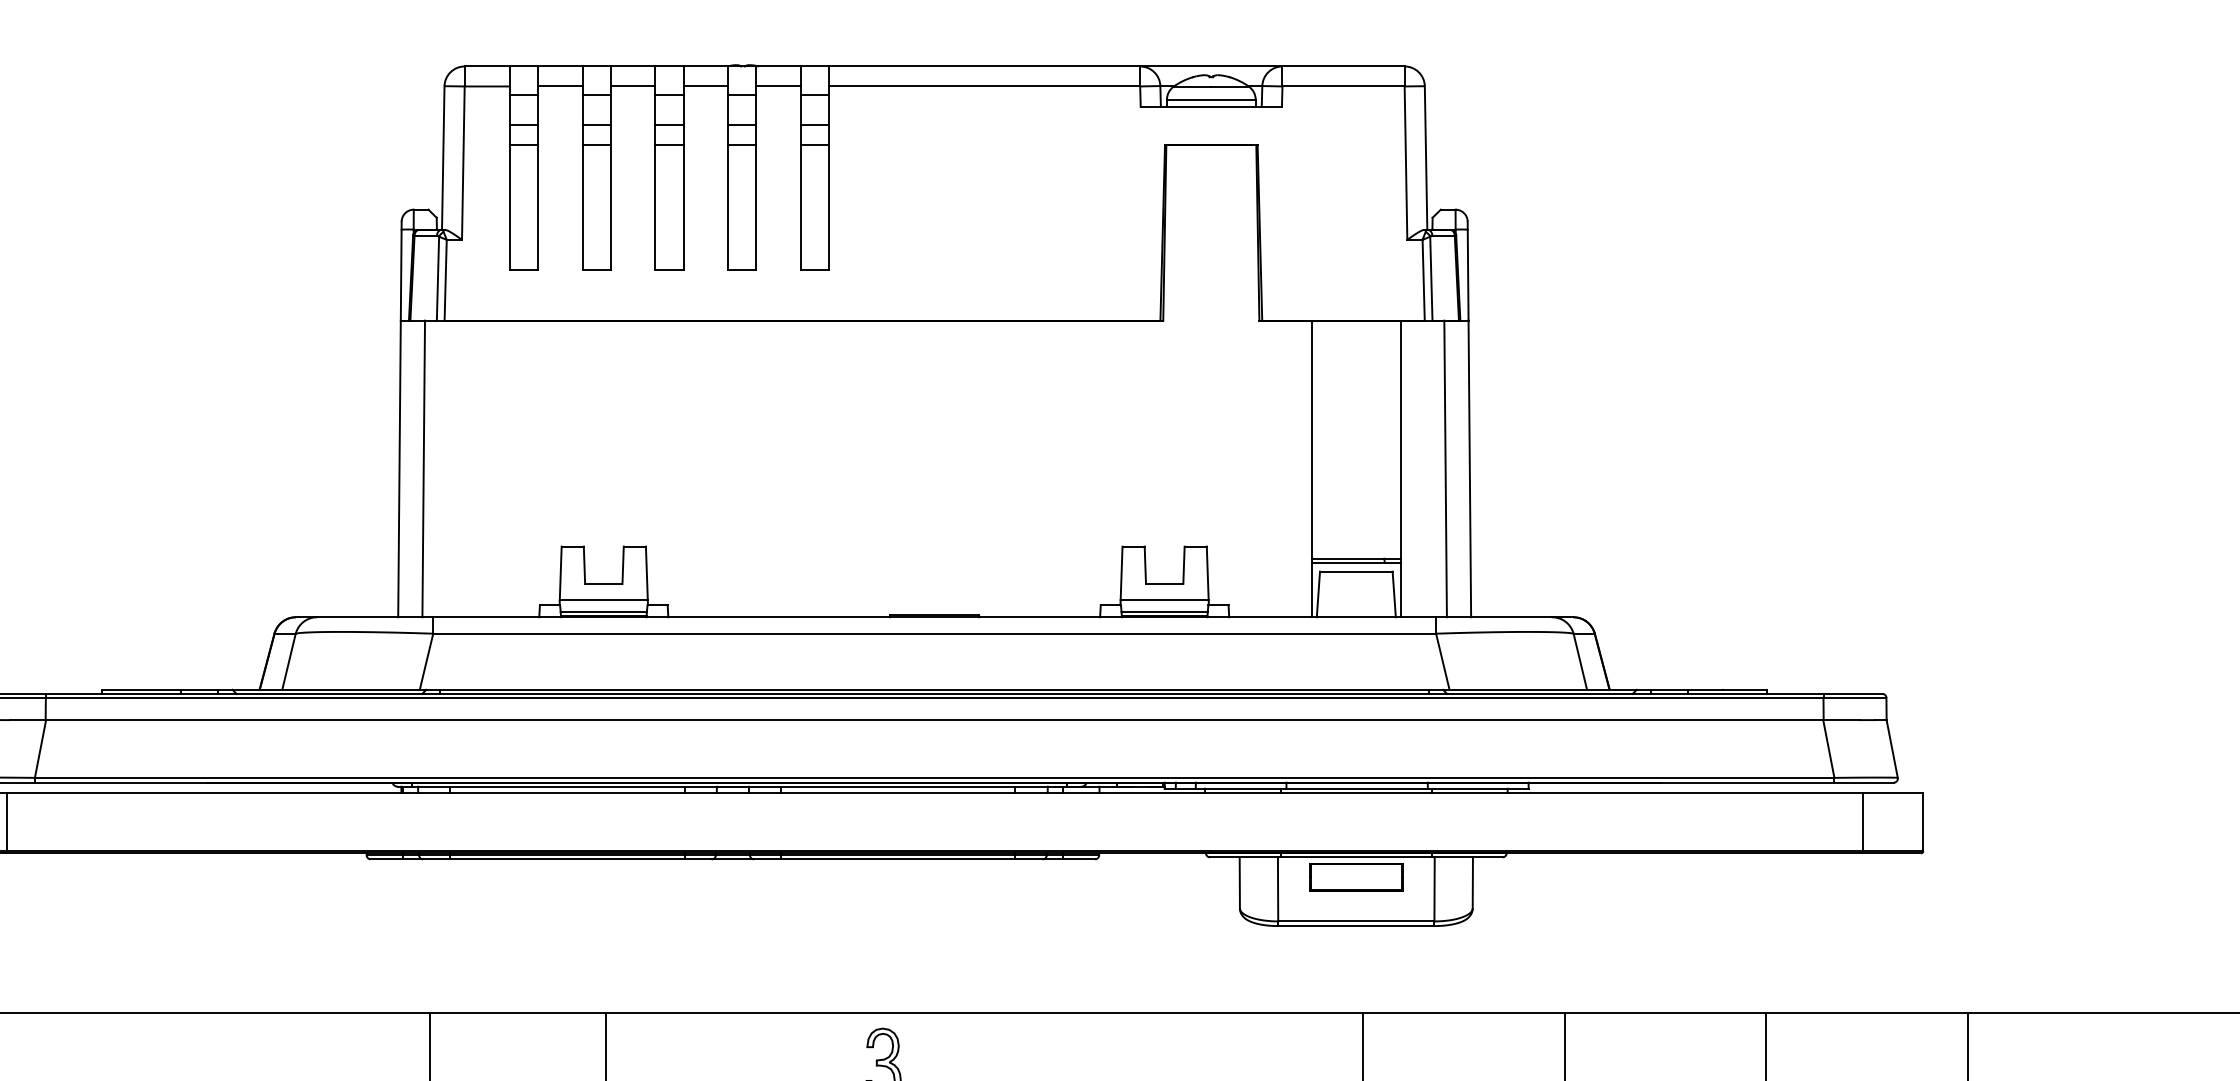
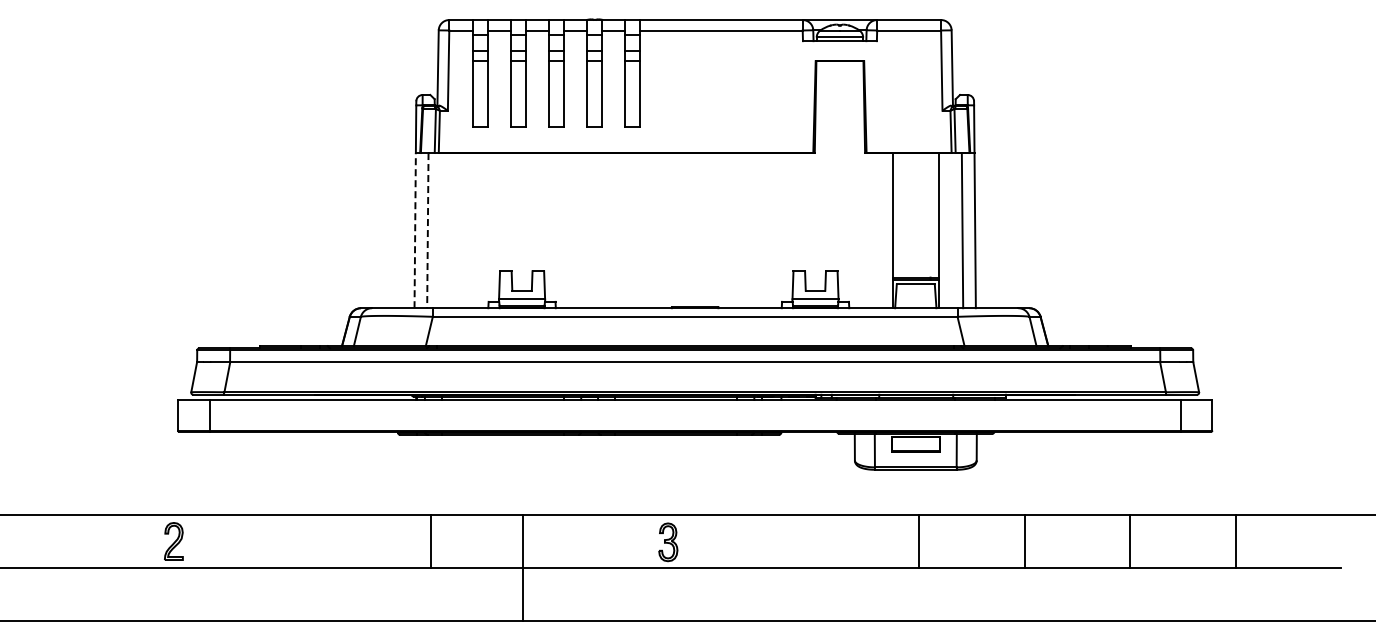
line: (400, 468) -> (415, 230), solid -> dashed
line: (423, 468) -> (427, 230), solid -> dashed

